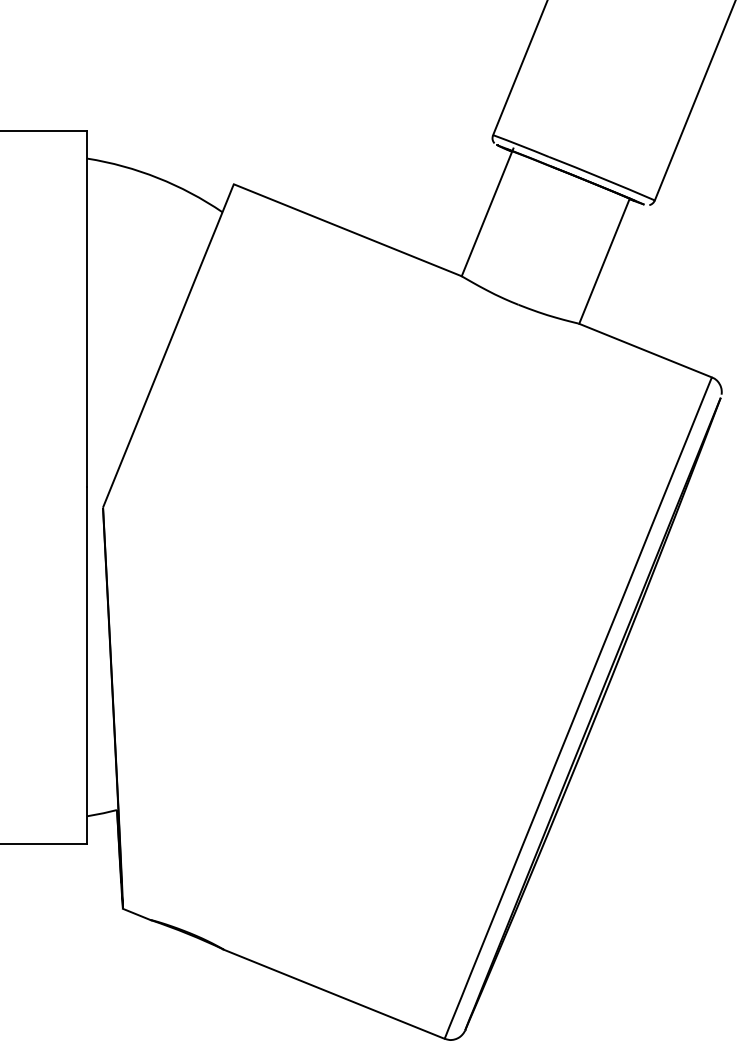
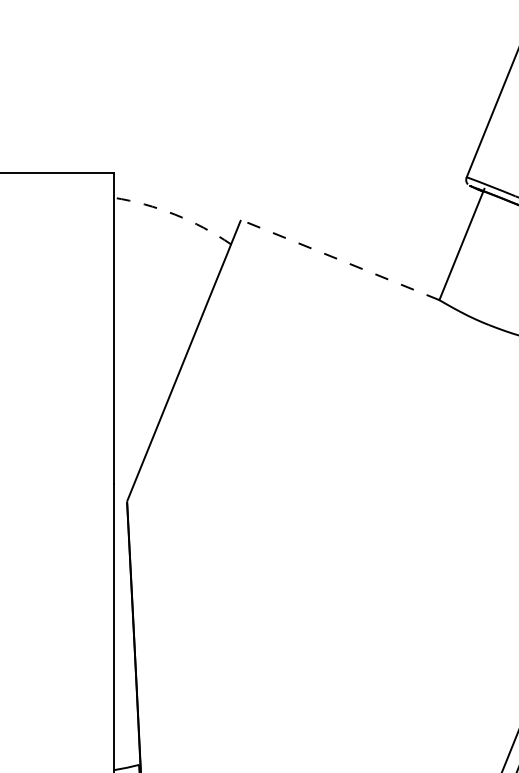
arc: (157, 178) -> (174, 214), solid -> dashed
line: (347, 230) -> (339, 260), solid -> dashed

